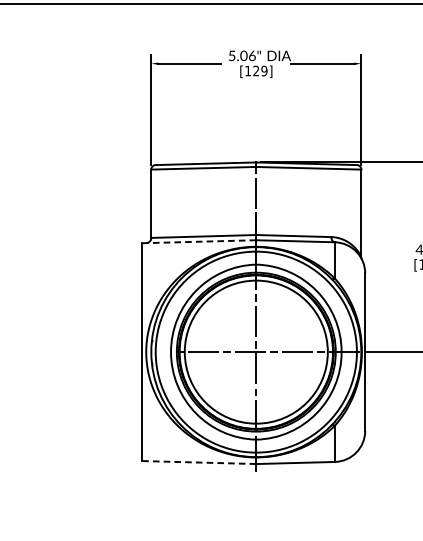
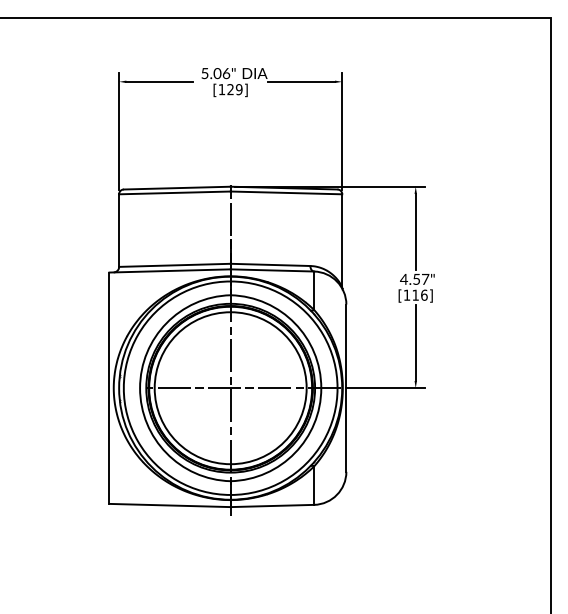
line: (199, 241) -> (170, 270), dashed -> solid
line: (199, 462) -> (170, 505), dashed -> solid

